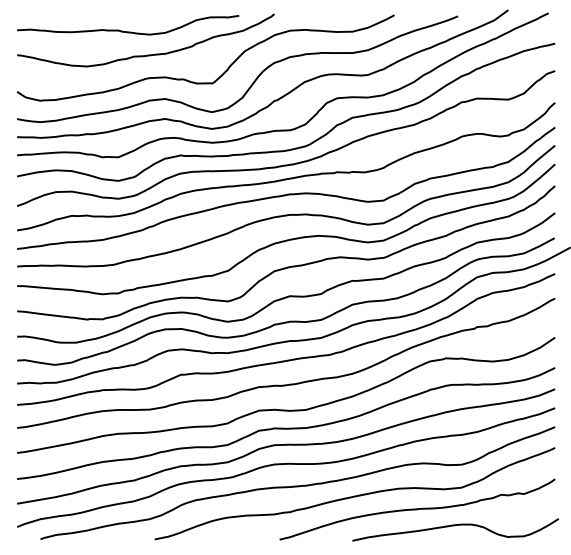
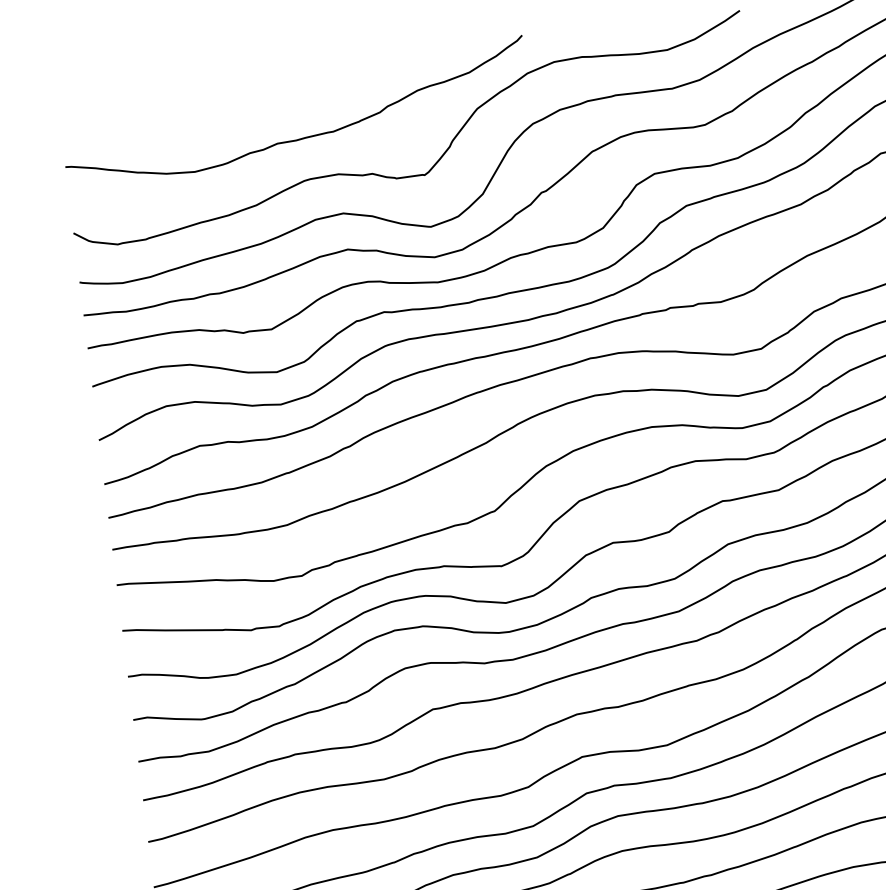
curve: (128, 31) -> (261, 99), removed

